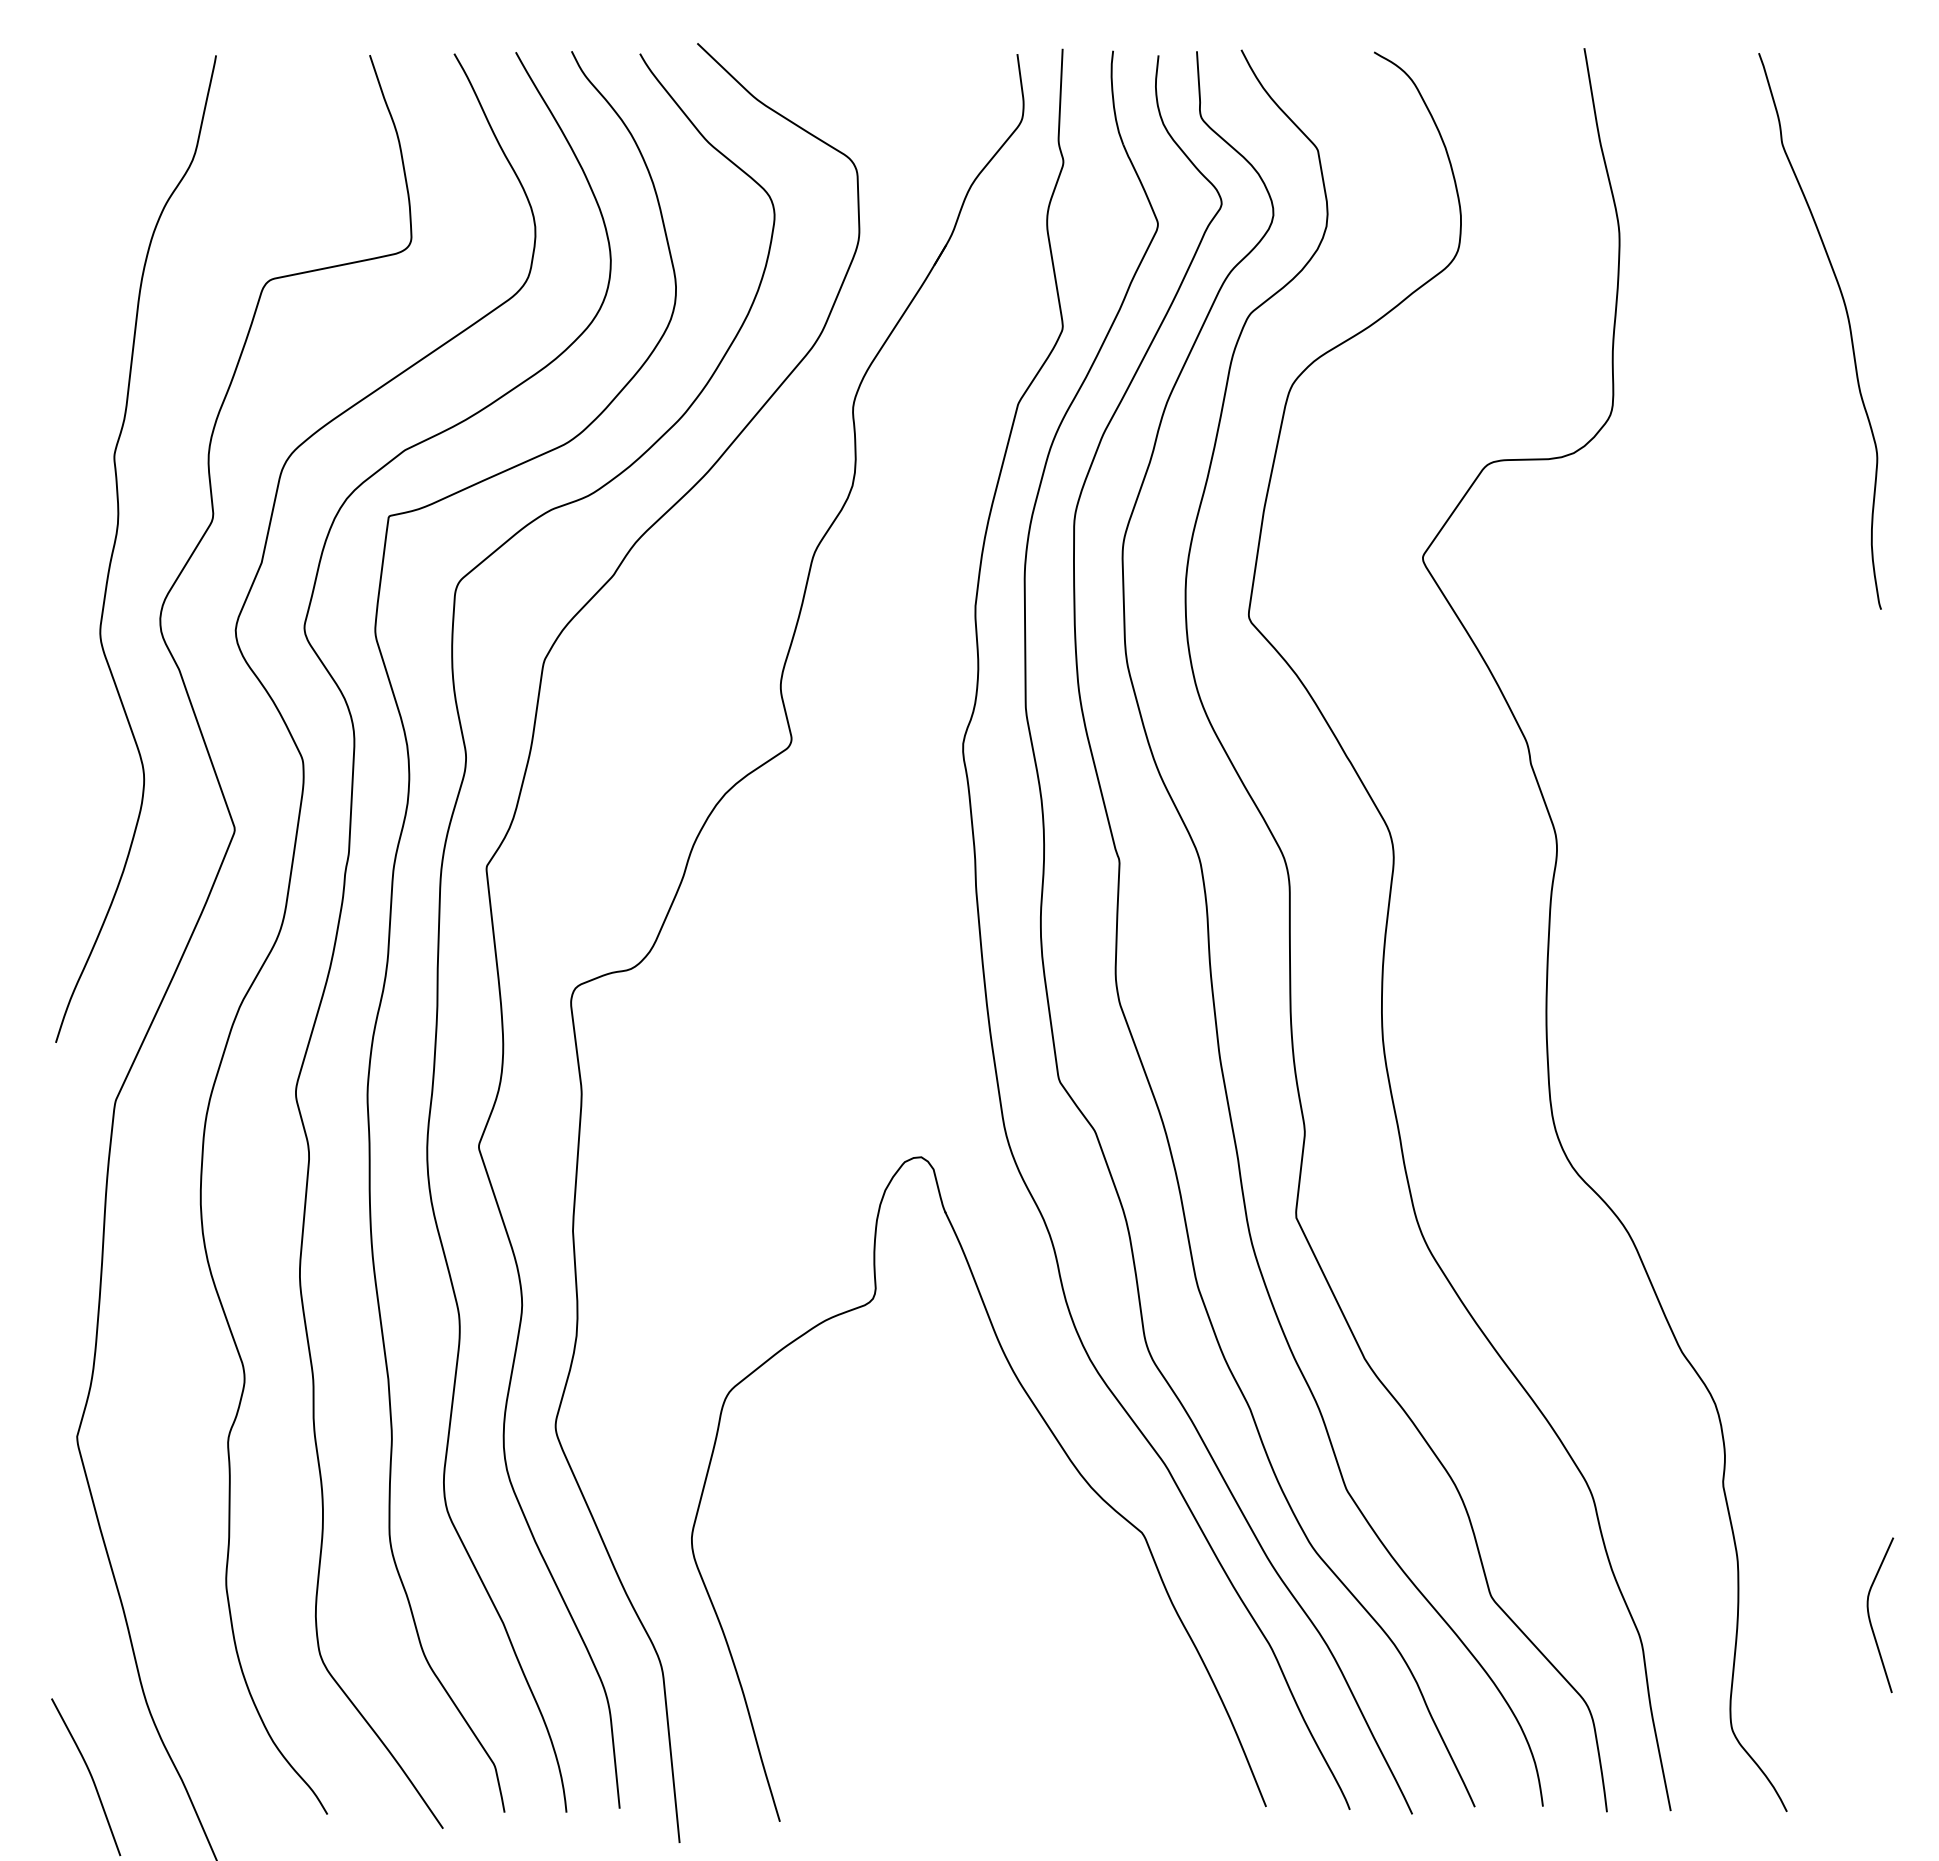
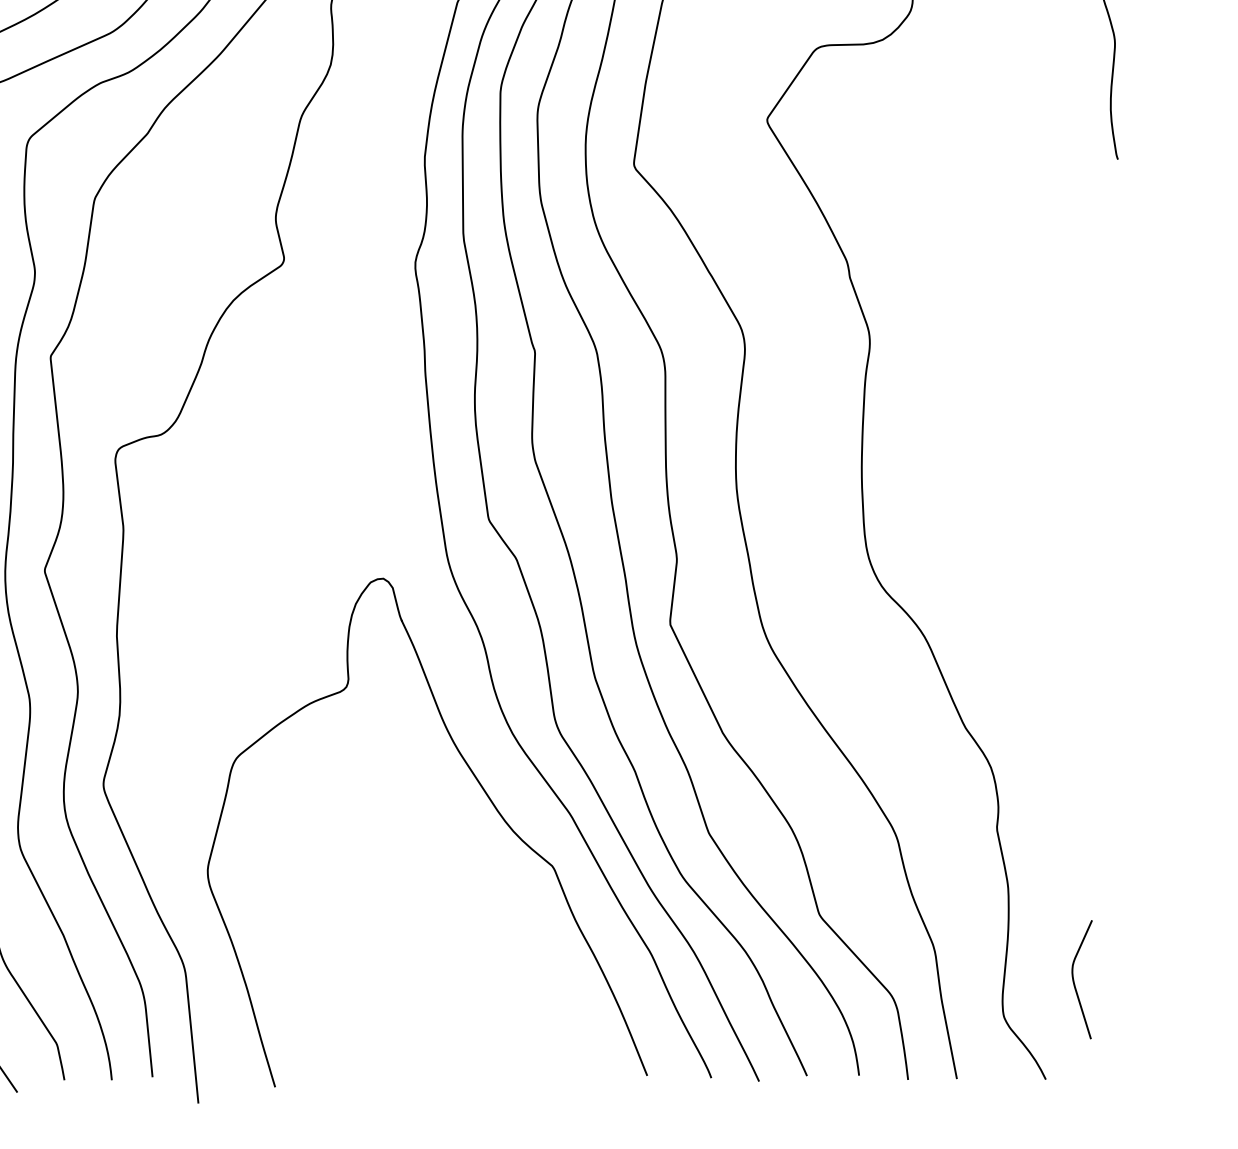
curve: (1870, 1618) -> (1074, 982), moved

